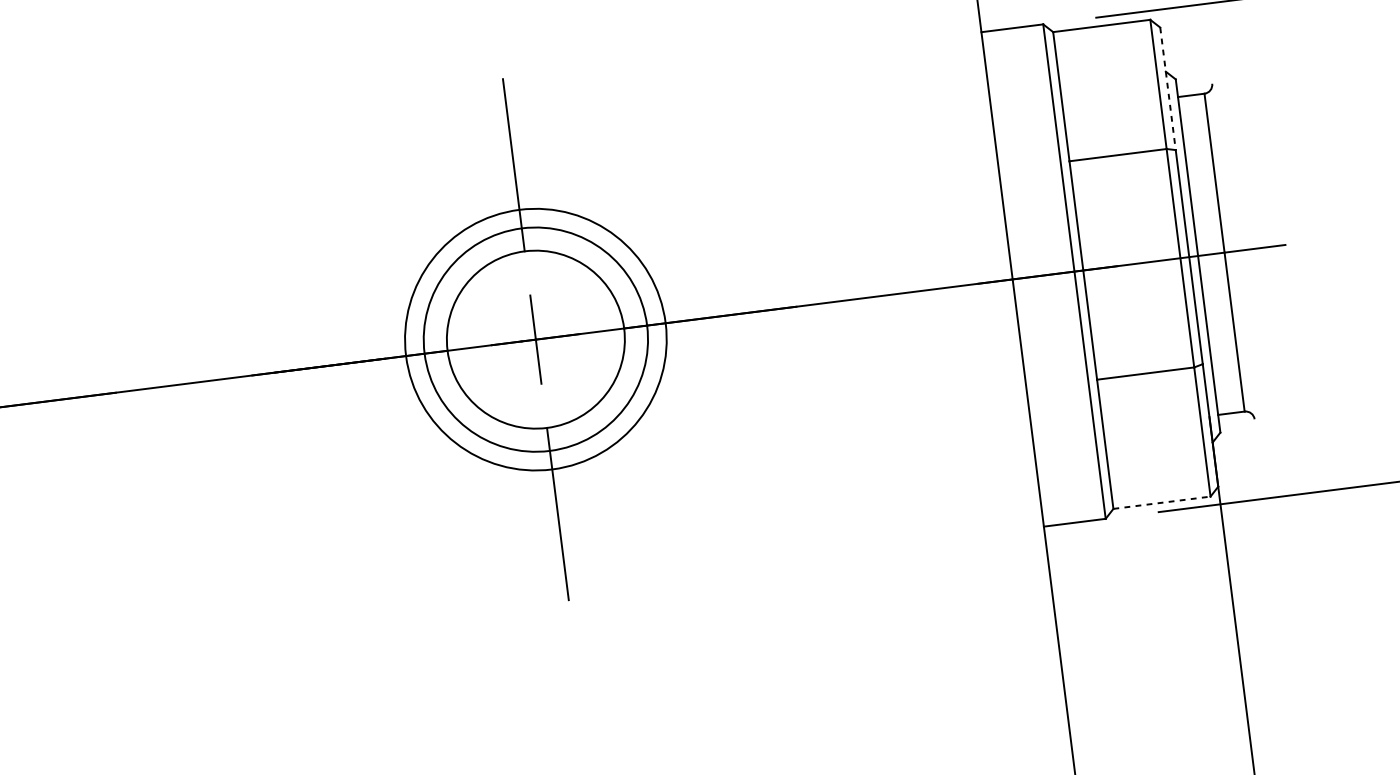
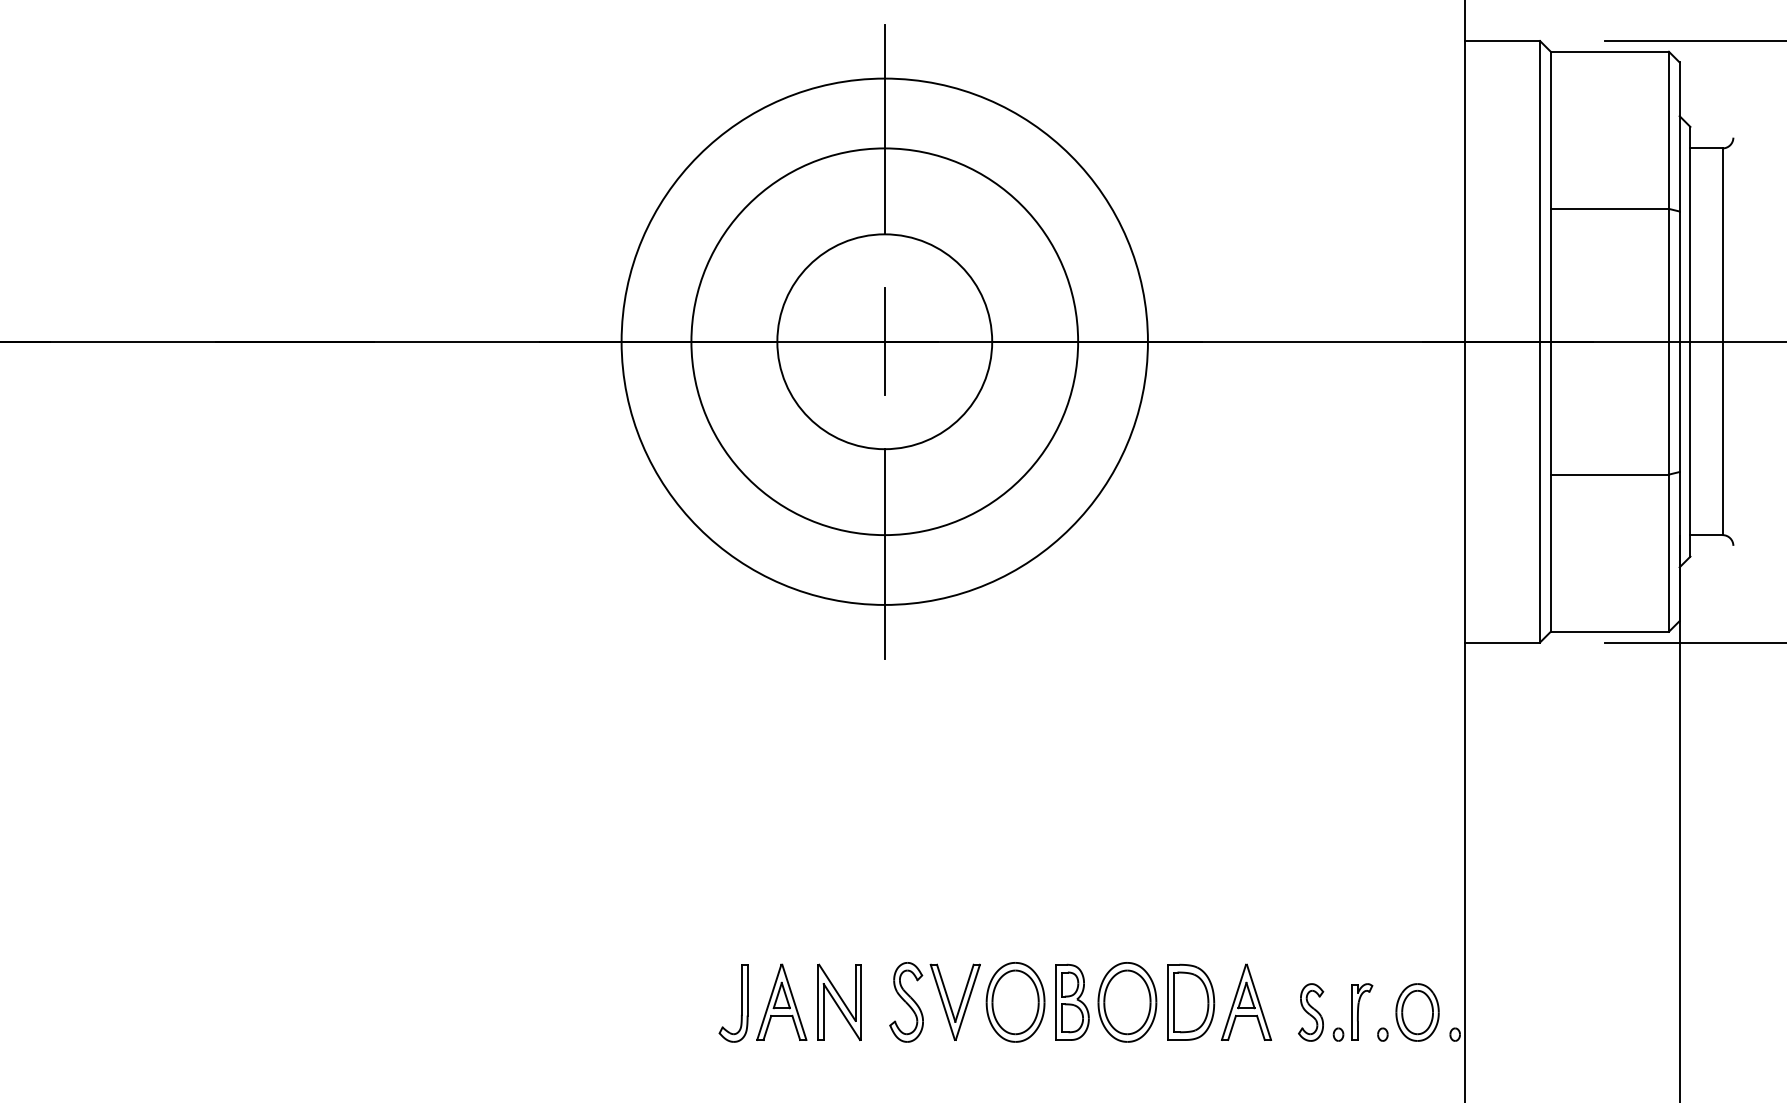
line: (1167, 89) -> (1679, 137), dashed -> solid
circle: (535, 339) -> (884, 341), size x1.43
circle: (535, 339) -> (884, 341), size x1.67
line: (1162, 502) -> (1610, 631), dashed -> solid

